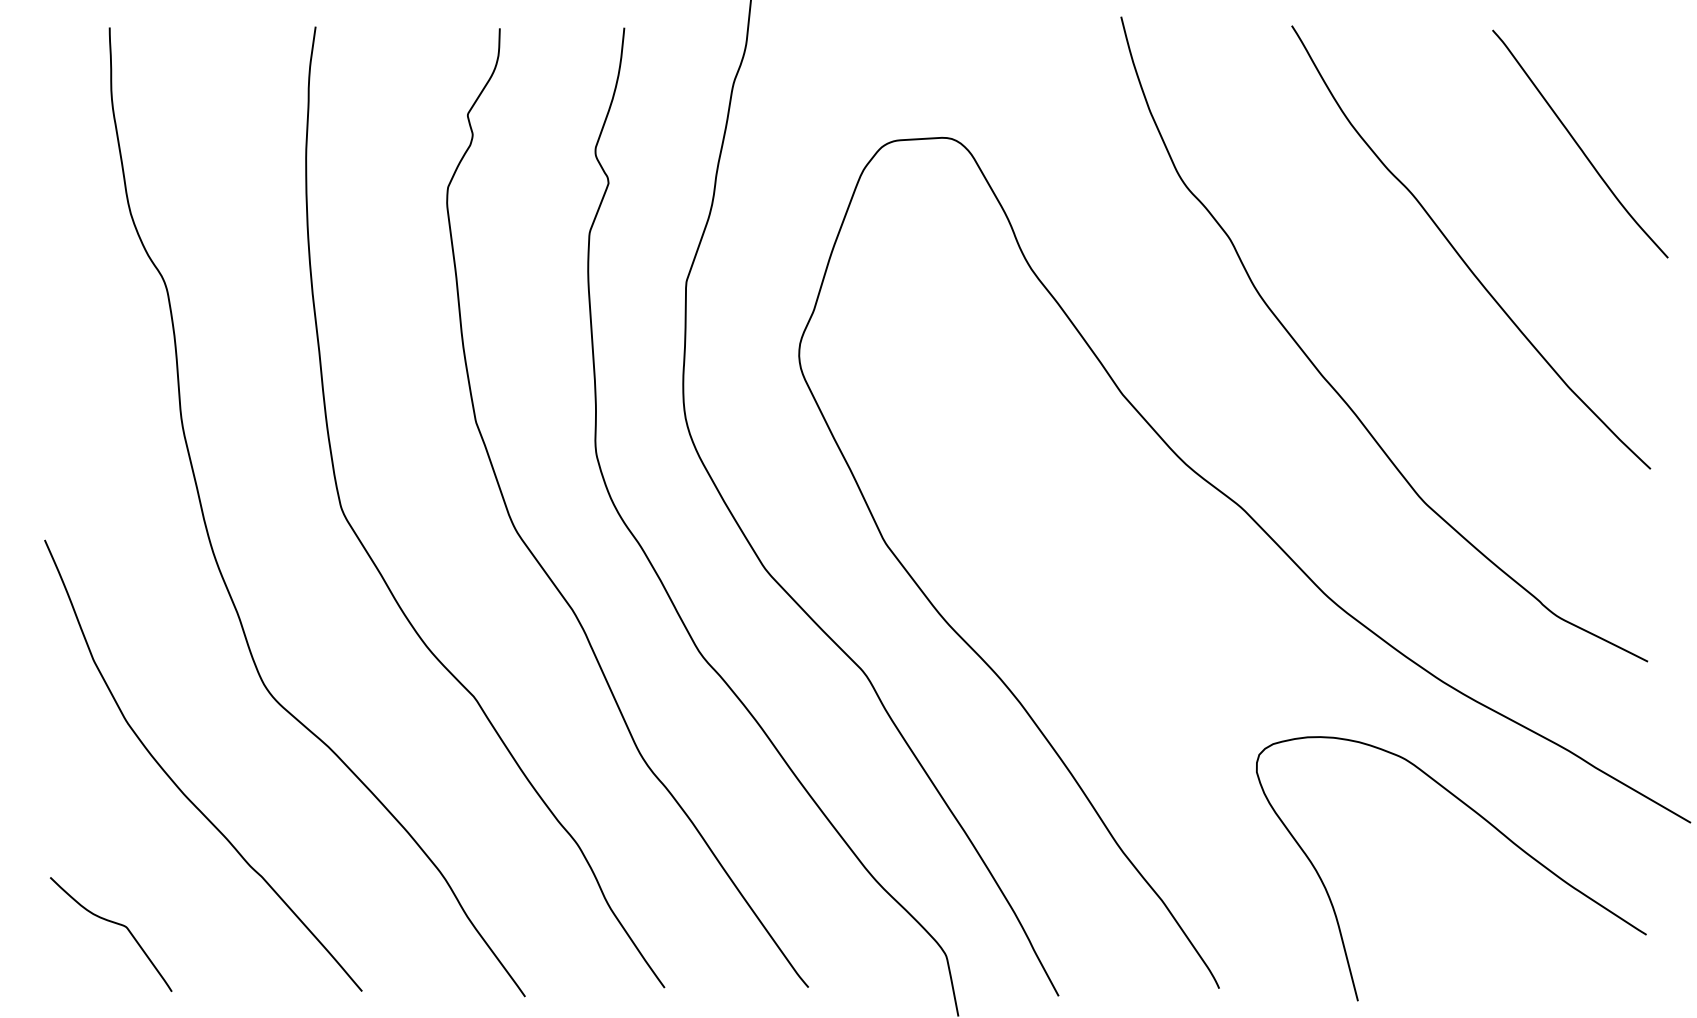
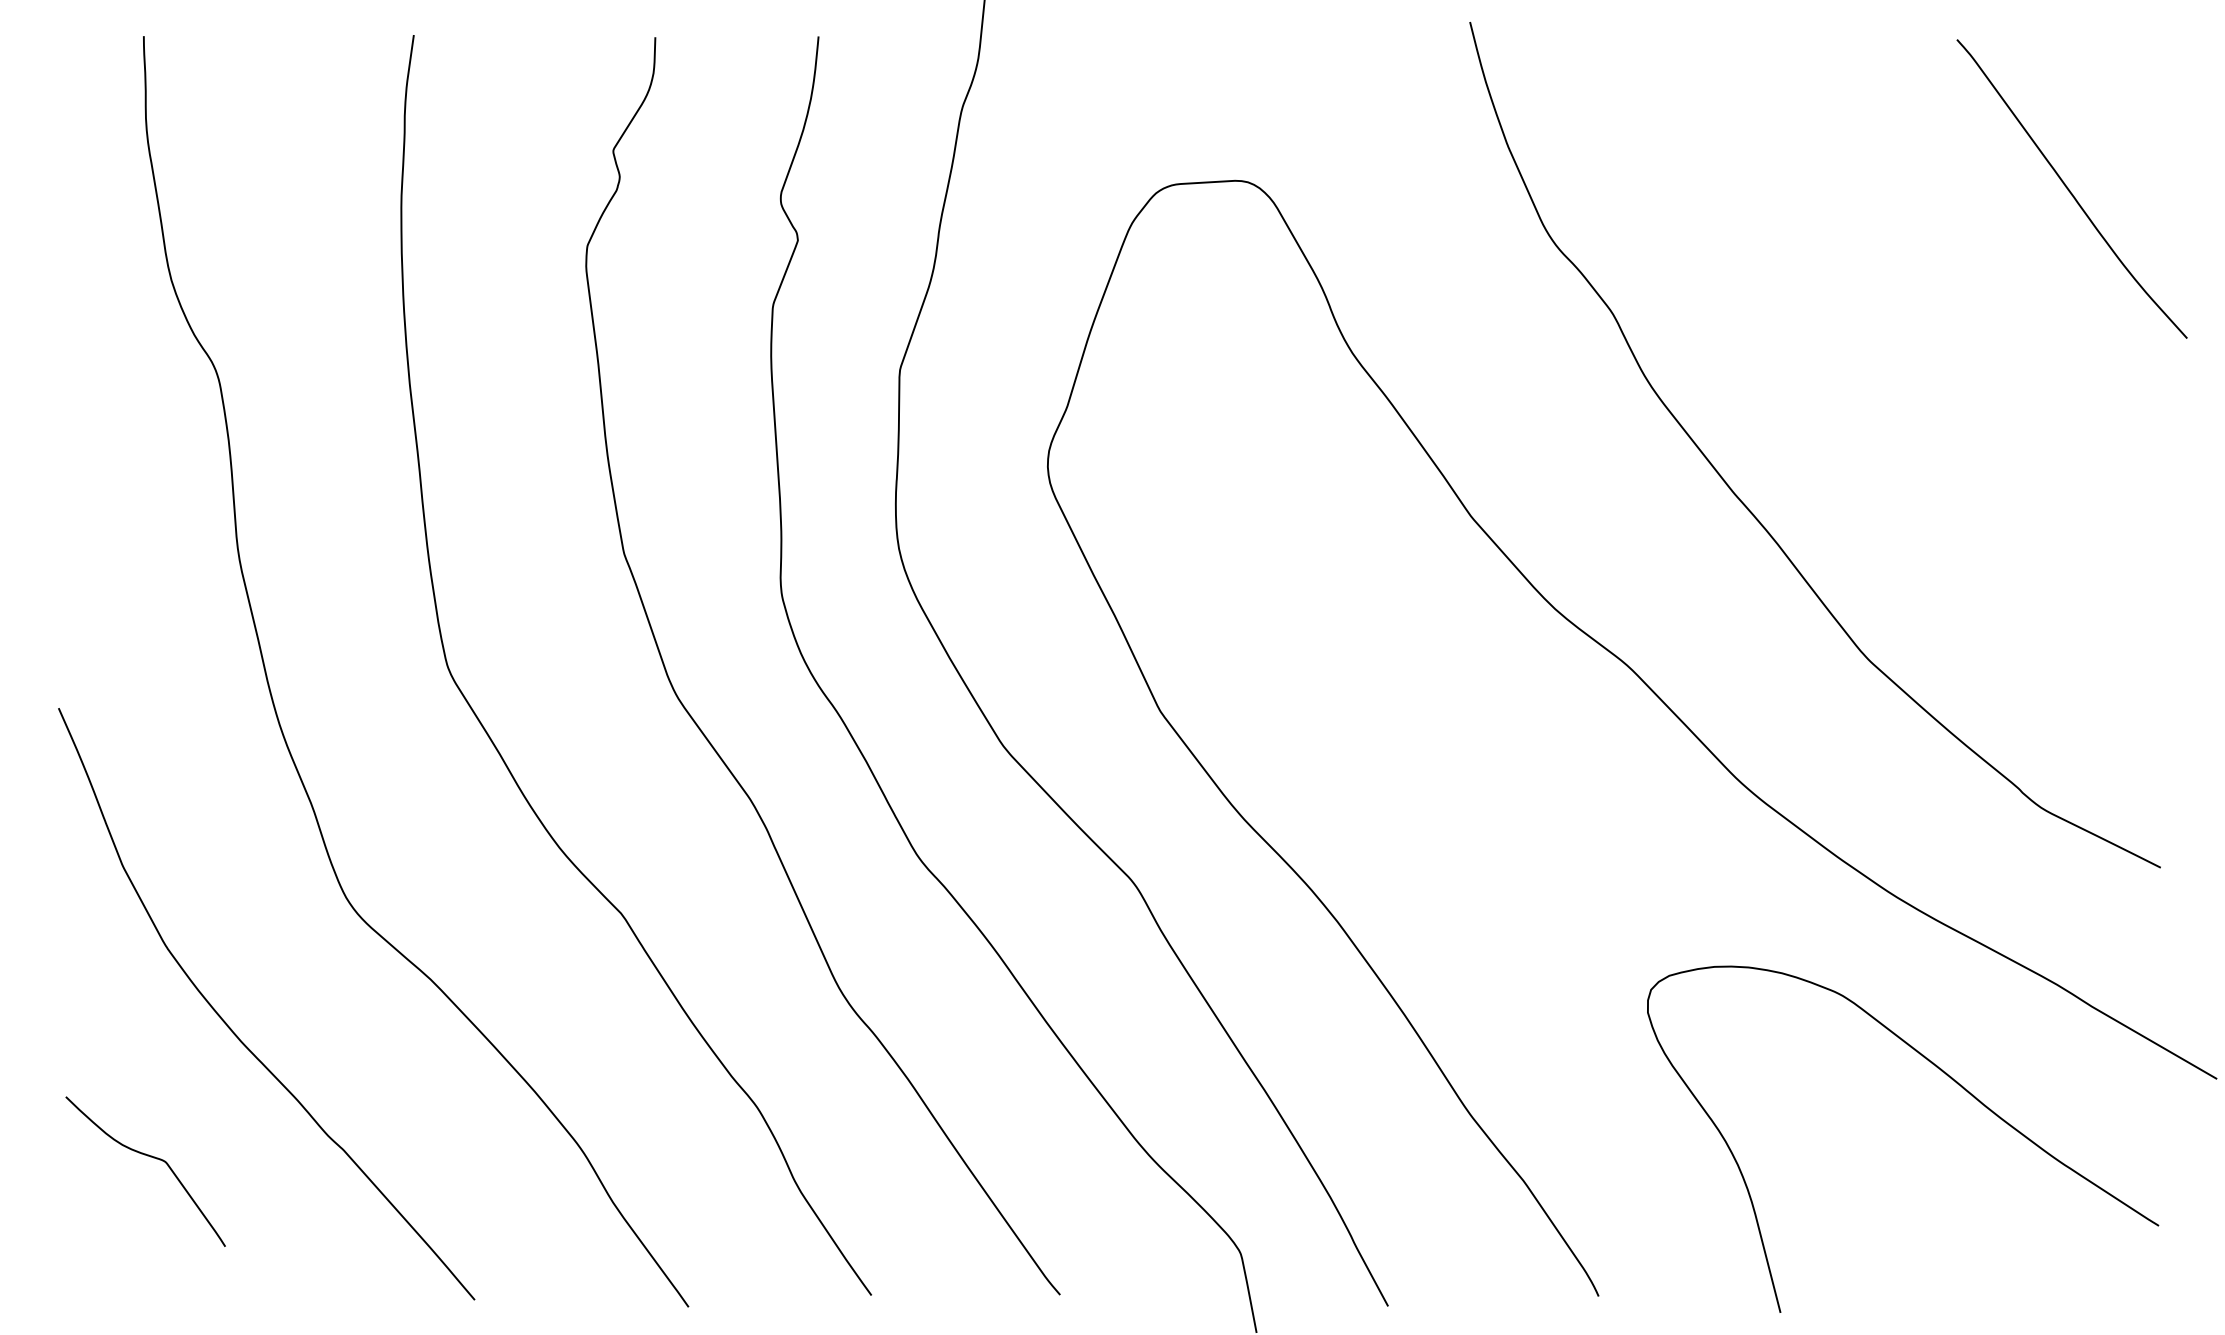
curve: (1461, 256) -> (1916, 336), removed
curve: (113, 923) -> (148, 1157), moved

